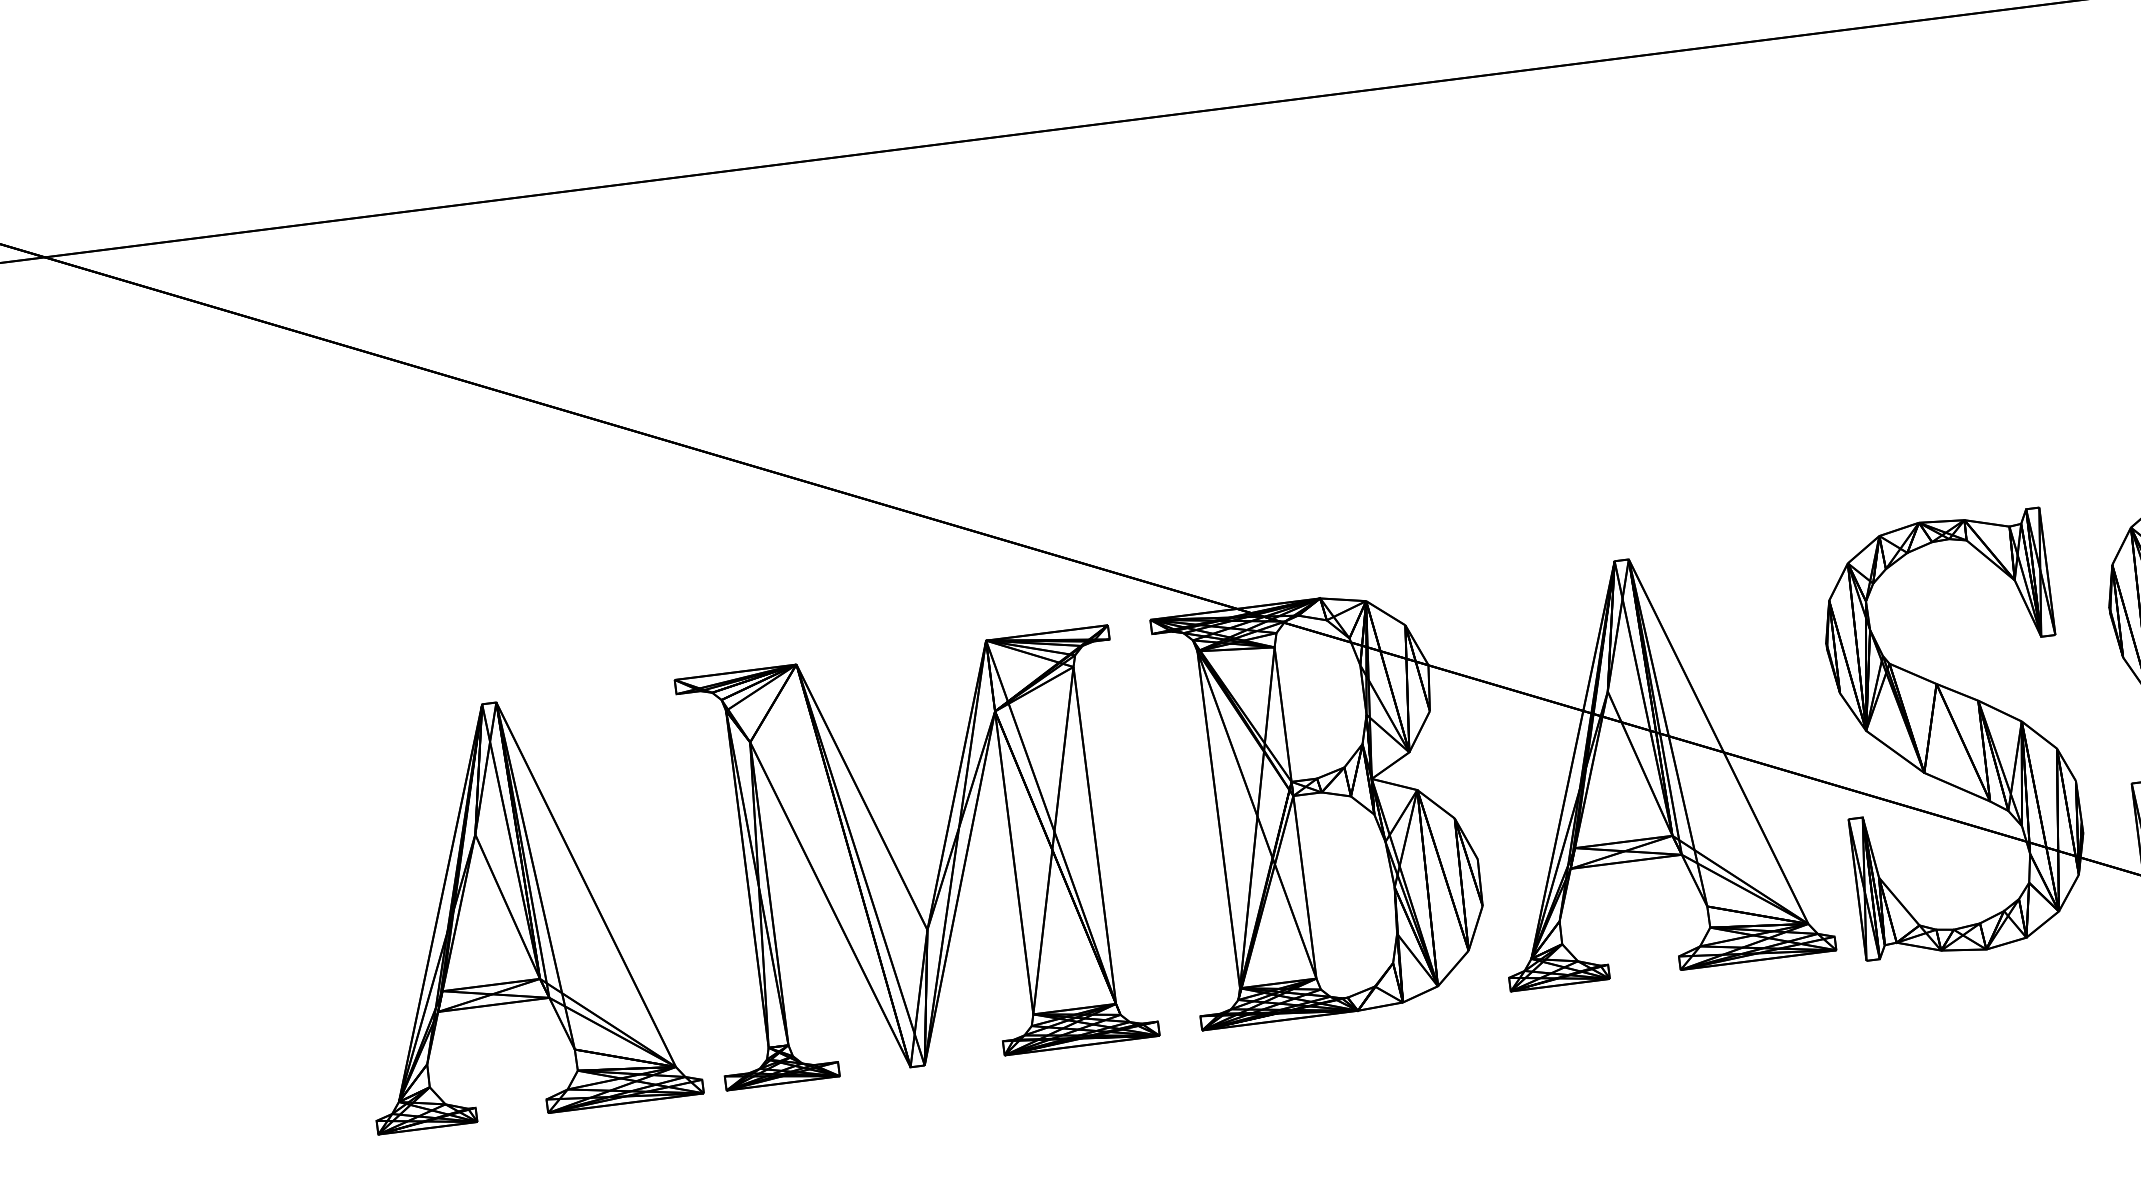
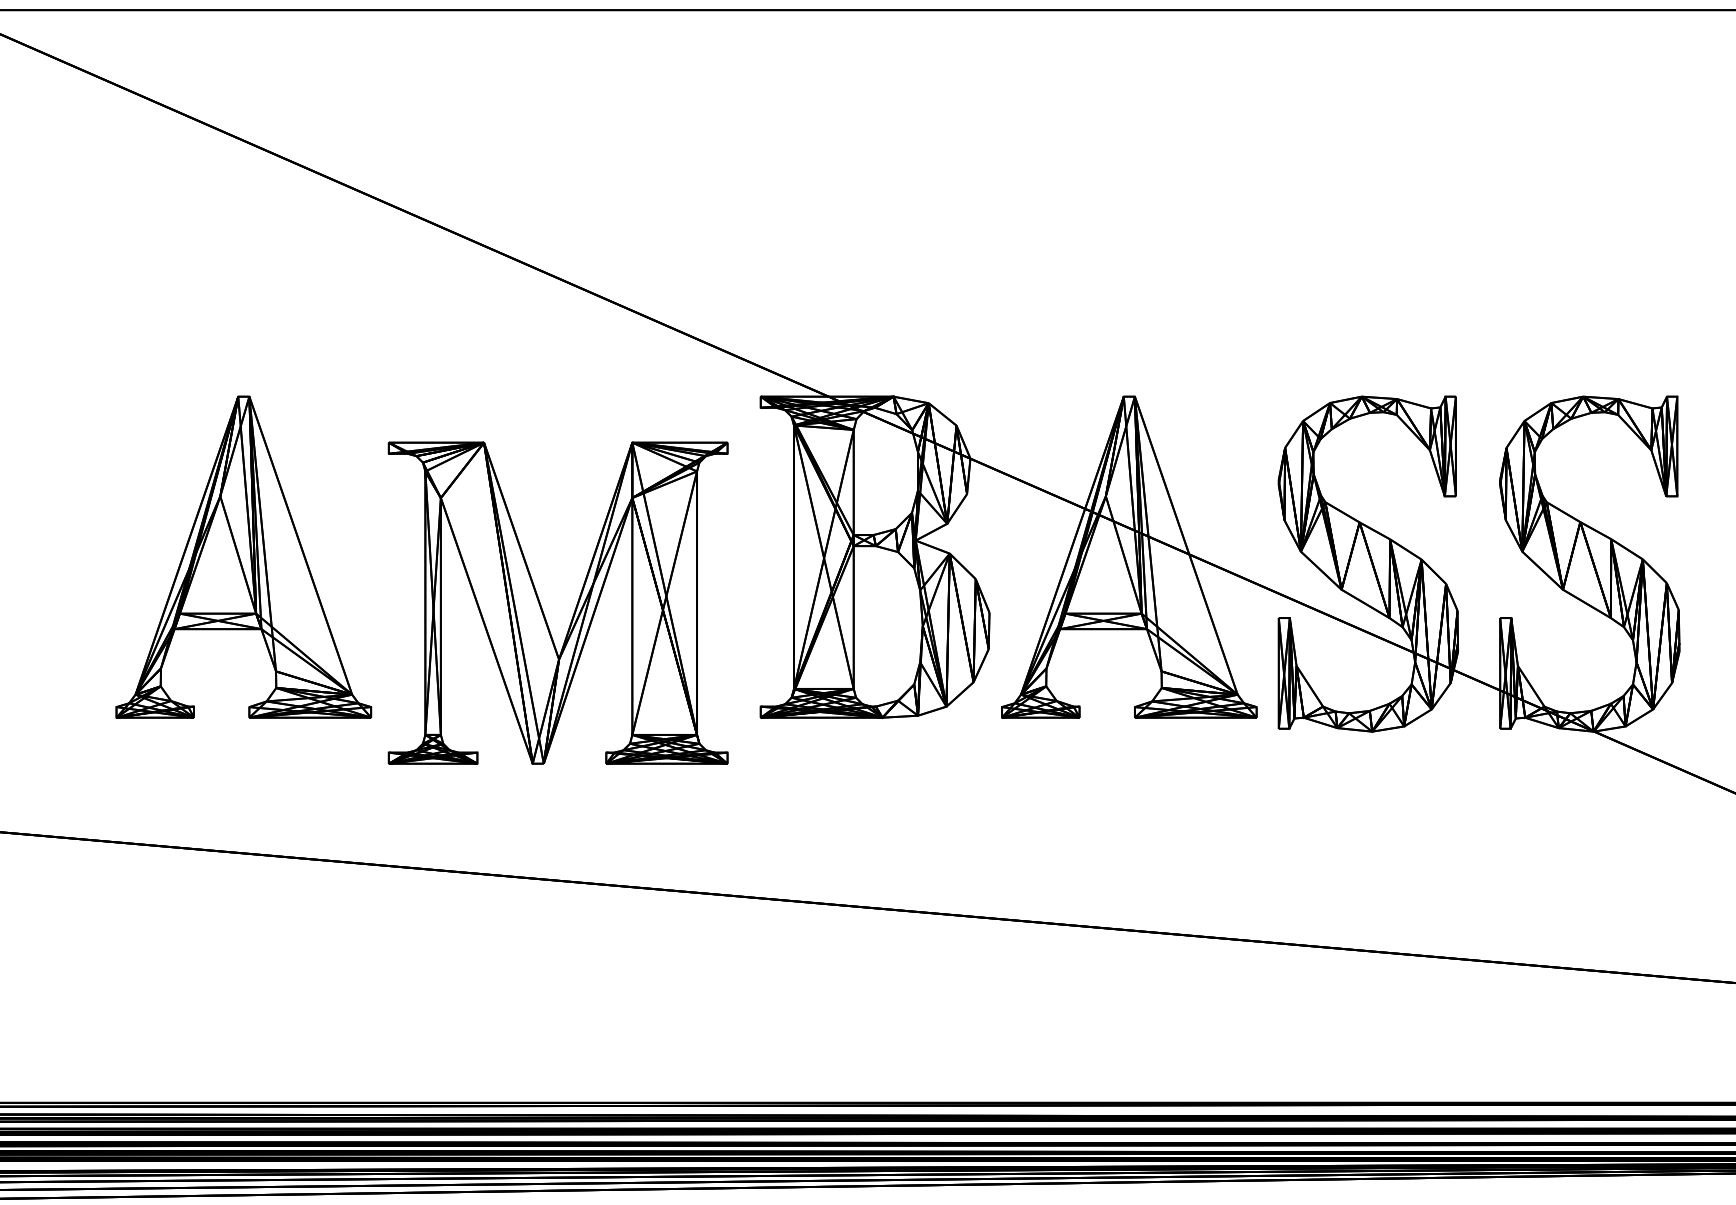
part: (897, 865) -> (542, 607), moved

